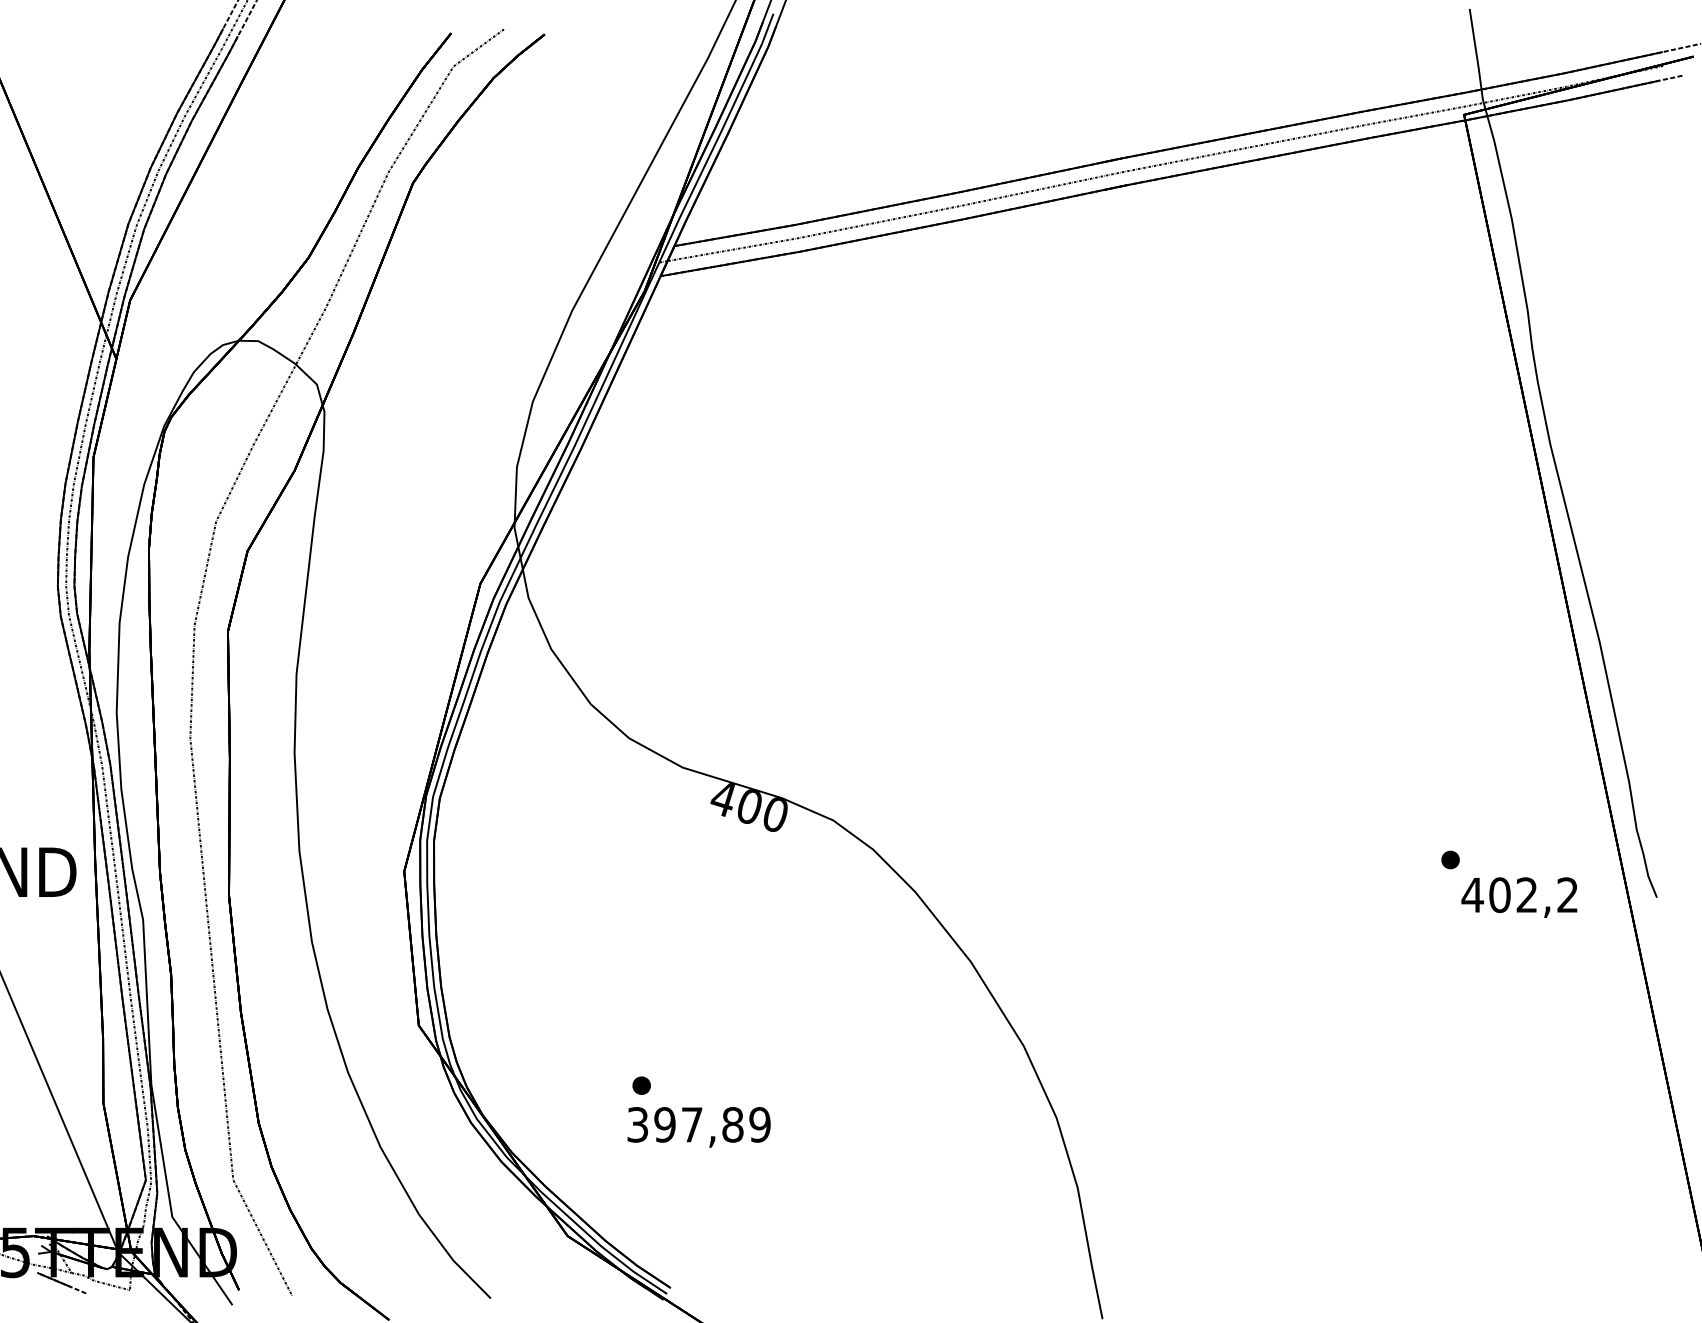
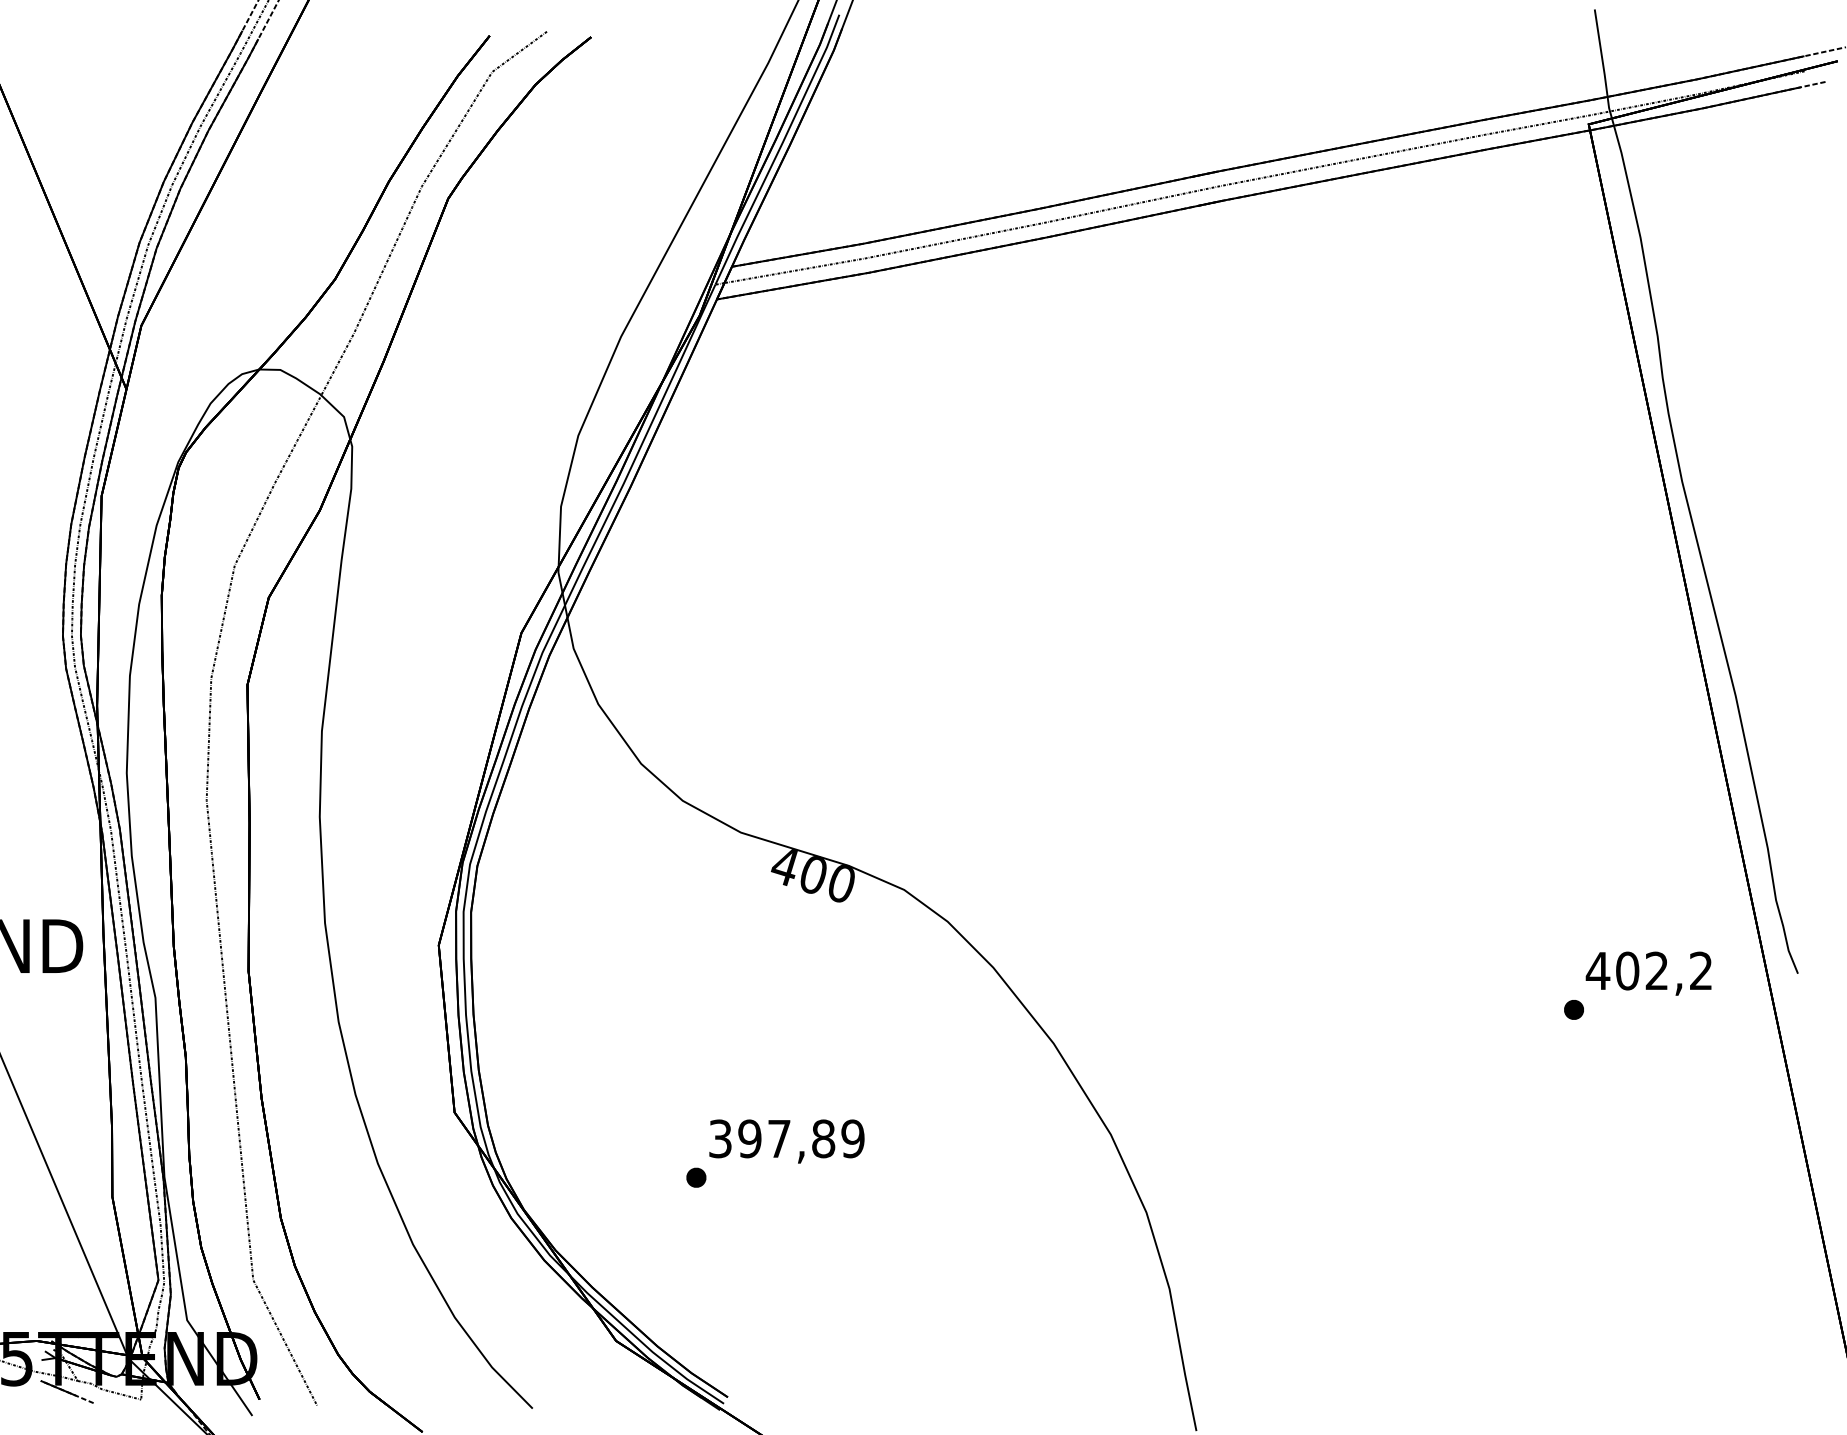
part: (1450, 859) -> (1573, 1009), moved
text: (698, 1127) -> (786, 1141), moved

